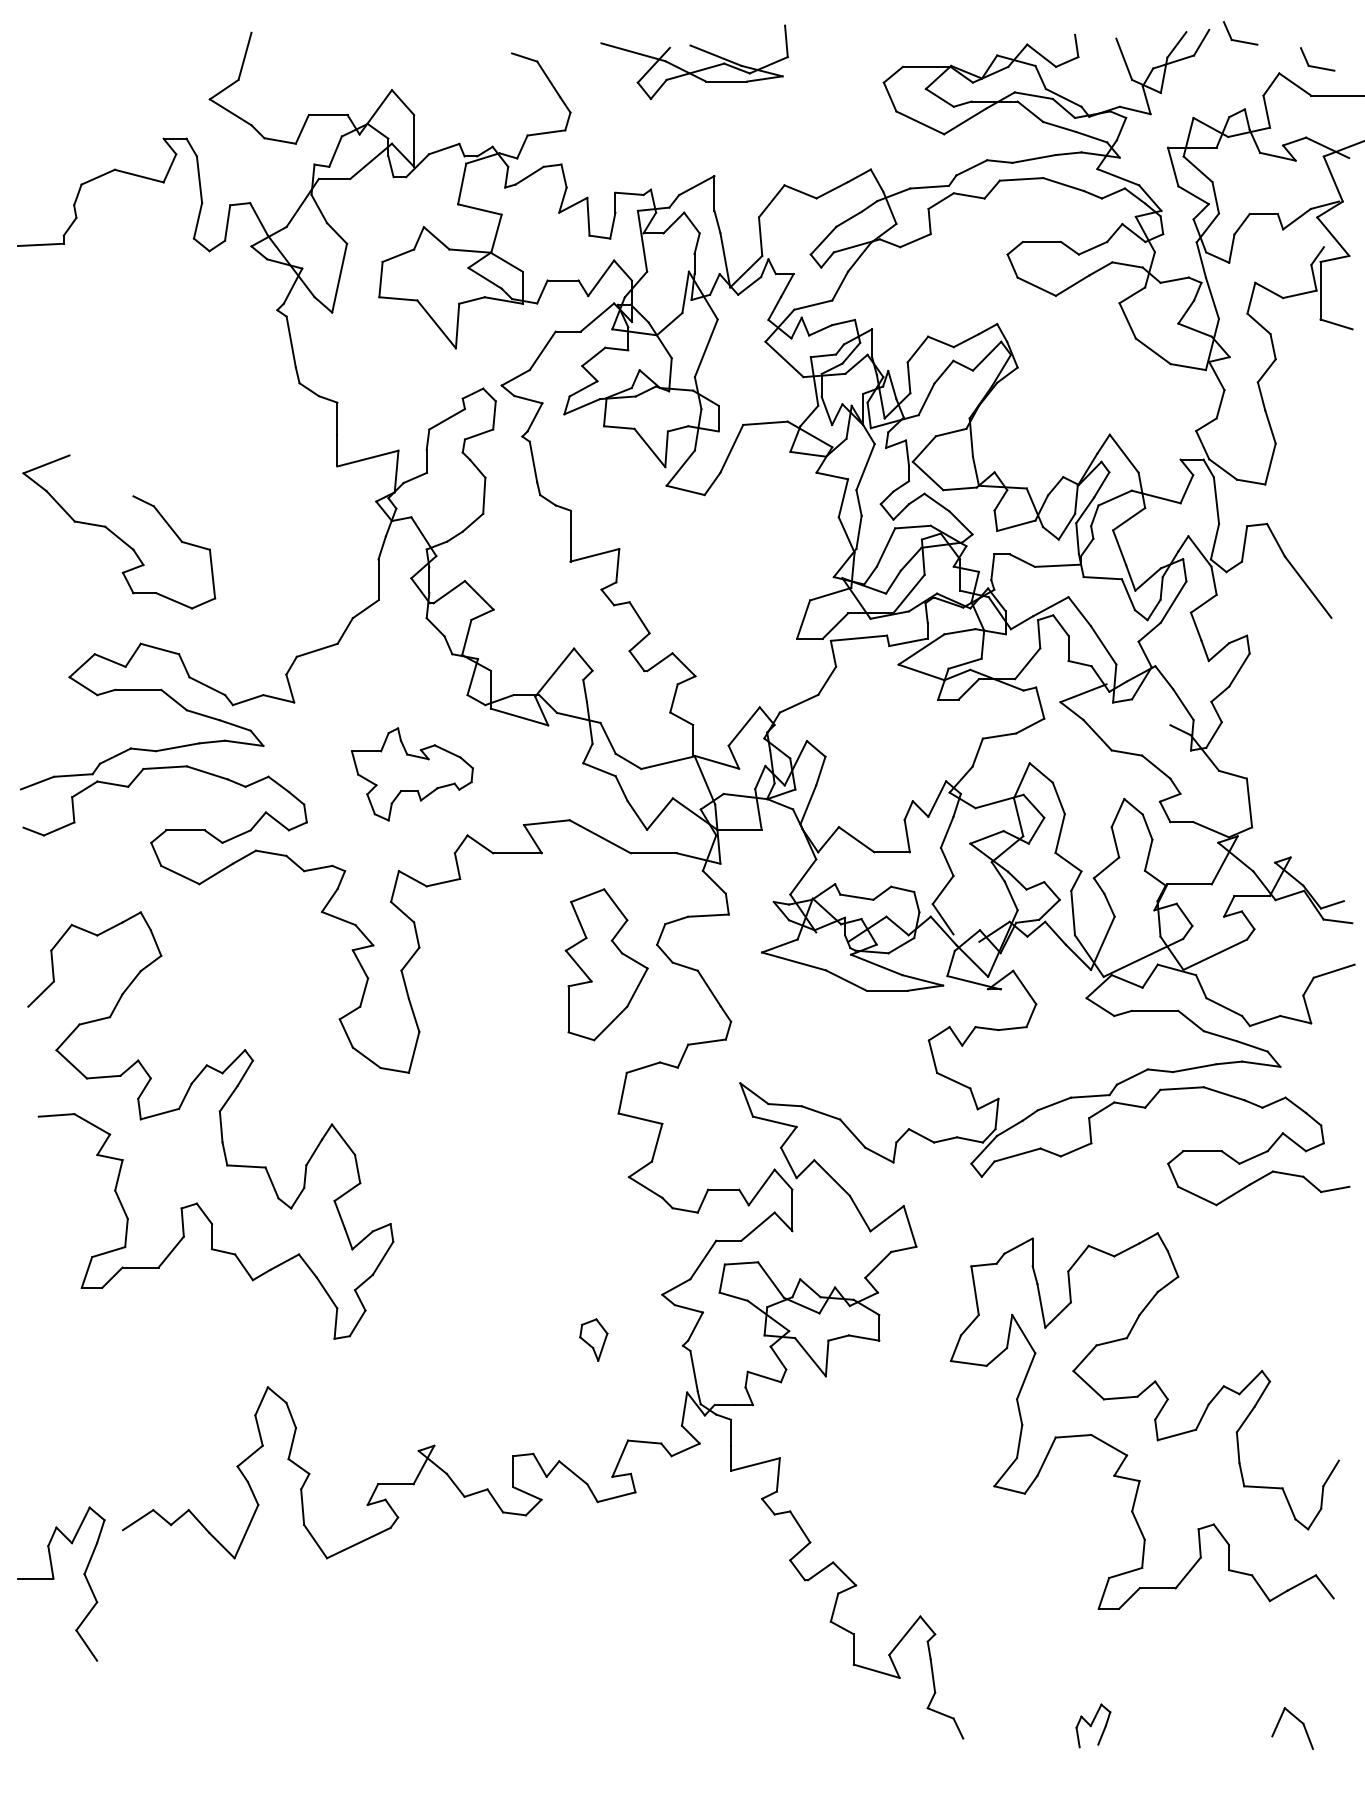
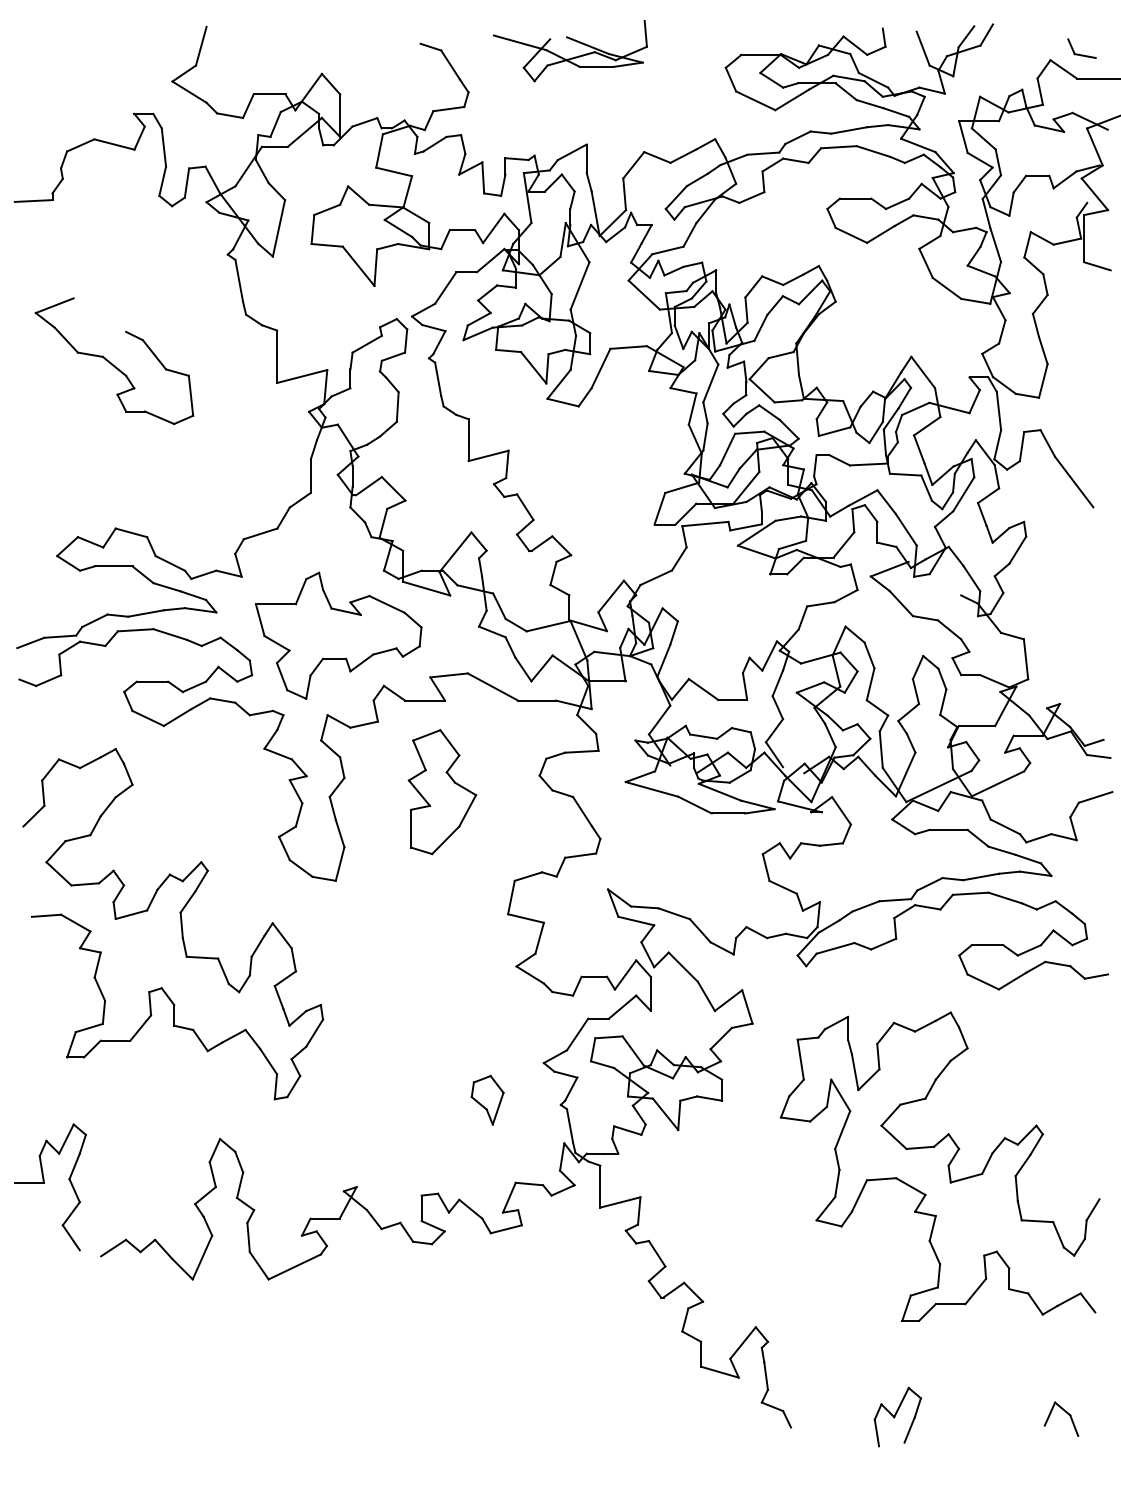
part: (1240, 40) -> (1018, 33), removed
part: (119, 531) -> (114, 360), moved
part: (412, 774) -> (338, 635), size x1.67
part: (606, 964) -> (442, 791), moved
part: (593, 1339) -> (487, 1099), size x1.43
part: (54, 1579) -> (44, 1183), moved
part: (1093, 1725) -> (897, 1416), size x1.67

